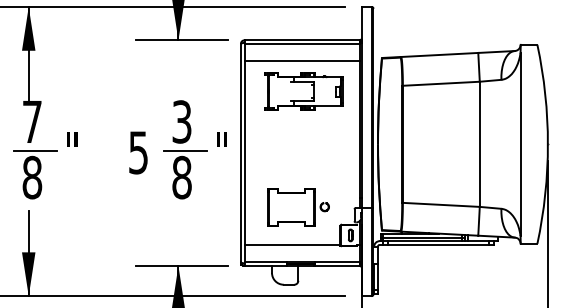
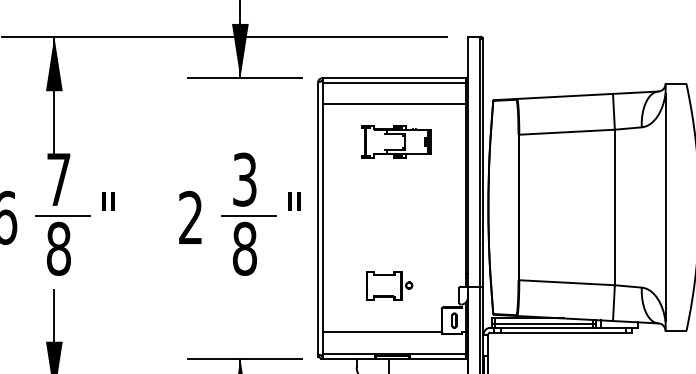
part: (303, 91) -> (395, 141), size x0.7
text: (138, 152) -> (190, 217), 5 -> 2
part: (298, 207) -> (389, 285), size x0.6

